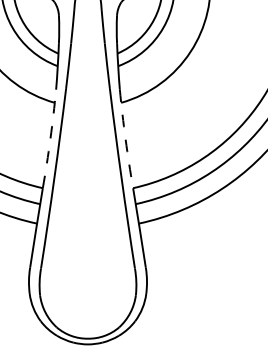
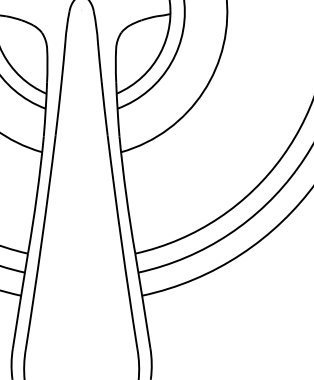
arc: (50, 139) -> (37, 195), dashed -> solid
arc: (125, 139) -> (126, 195), dashed -> solid

